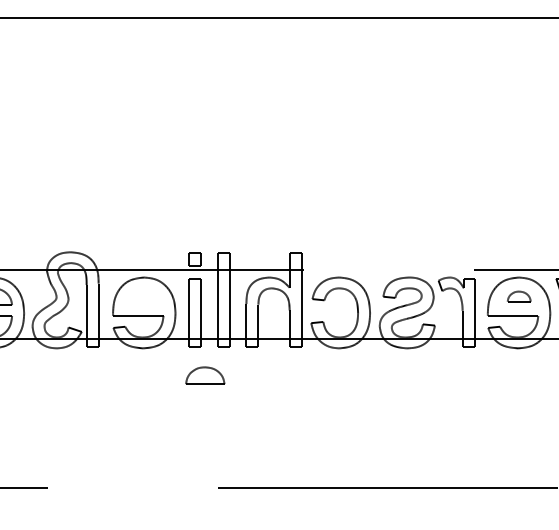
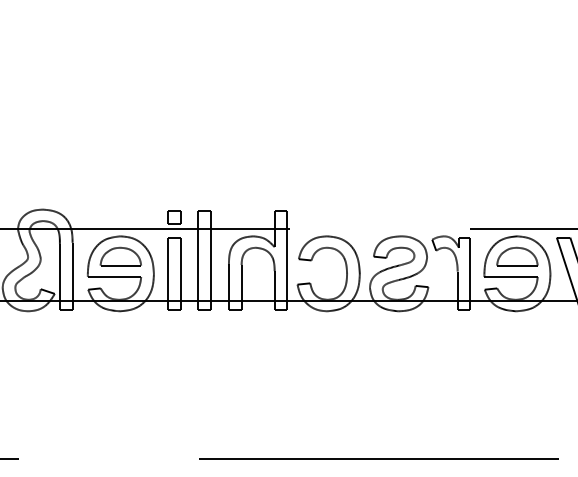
part: (519, 296) -> (517, 256), size x1.67
part: (205, 375) -> (121, 256), moved

